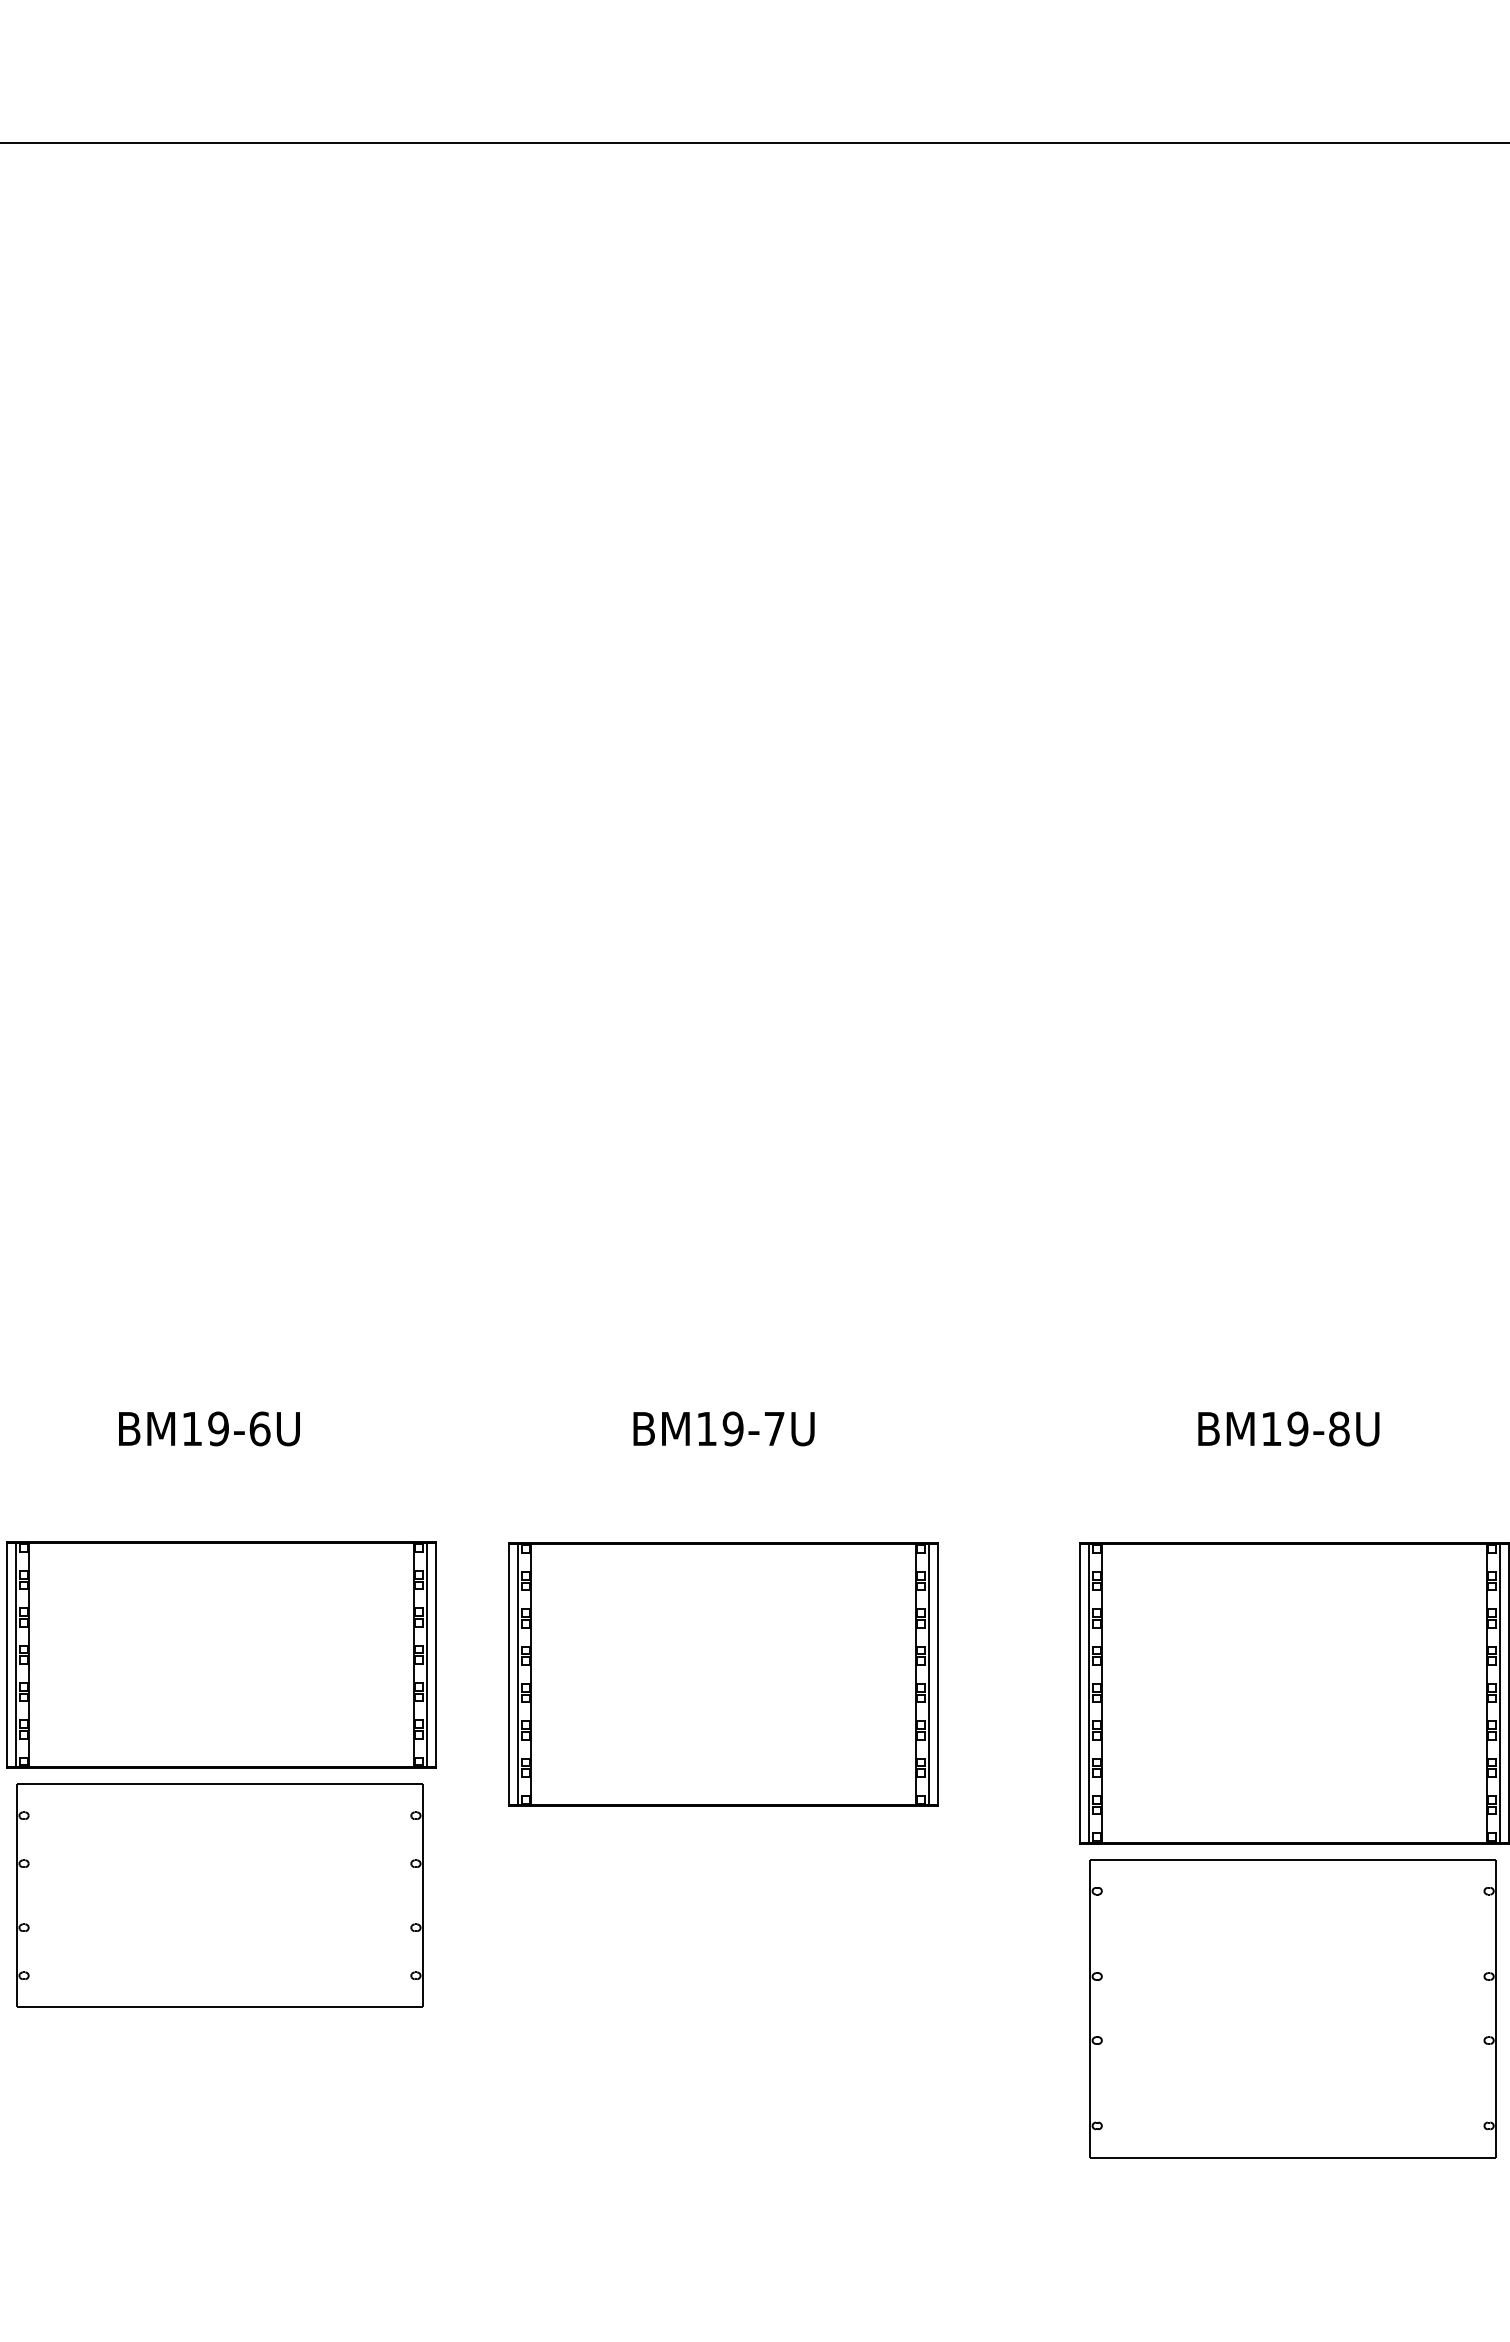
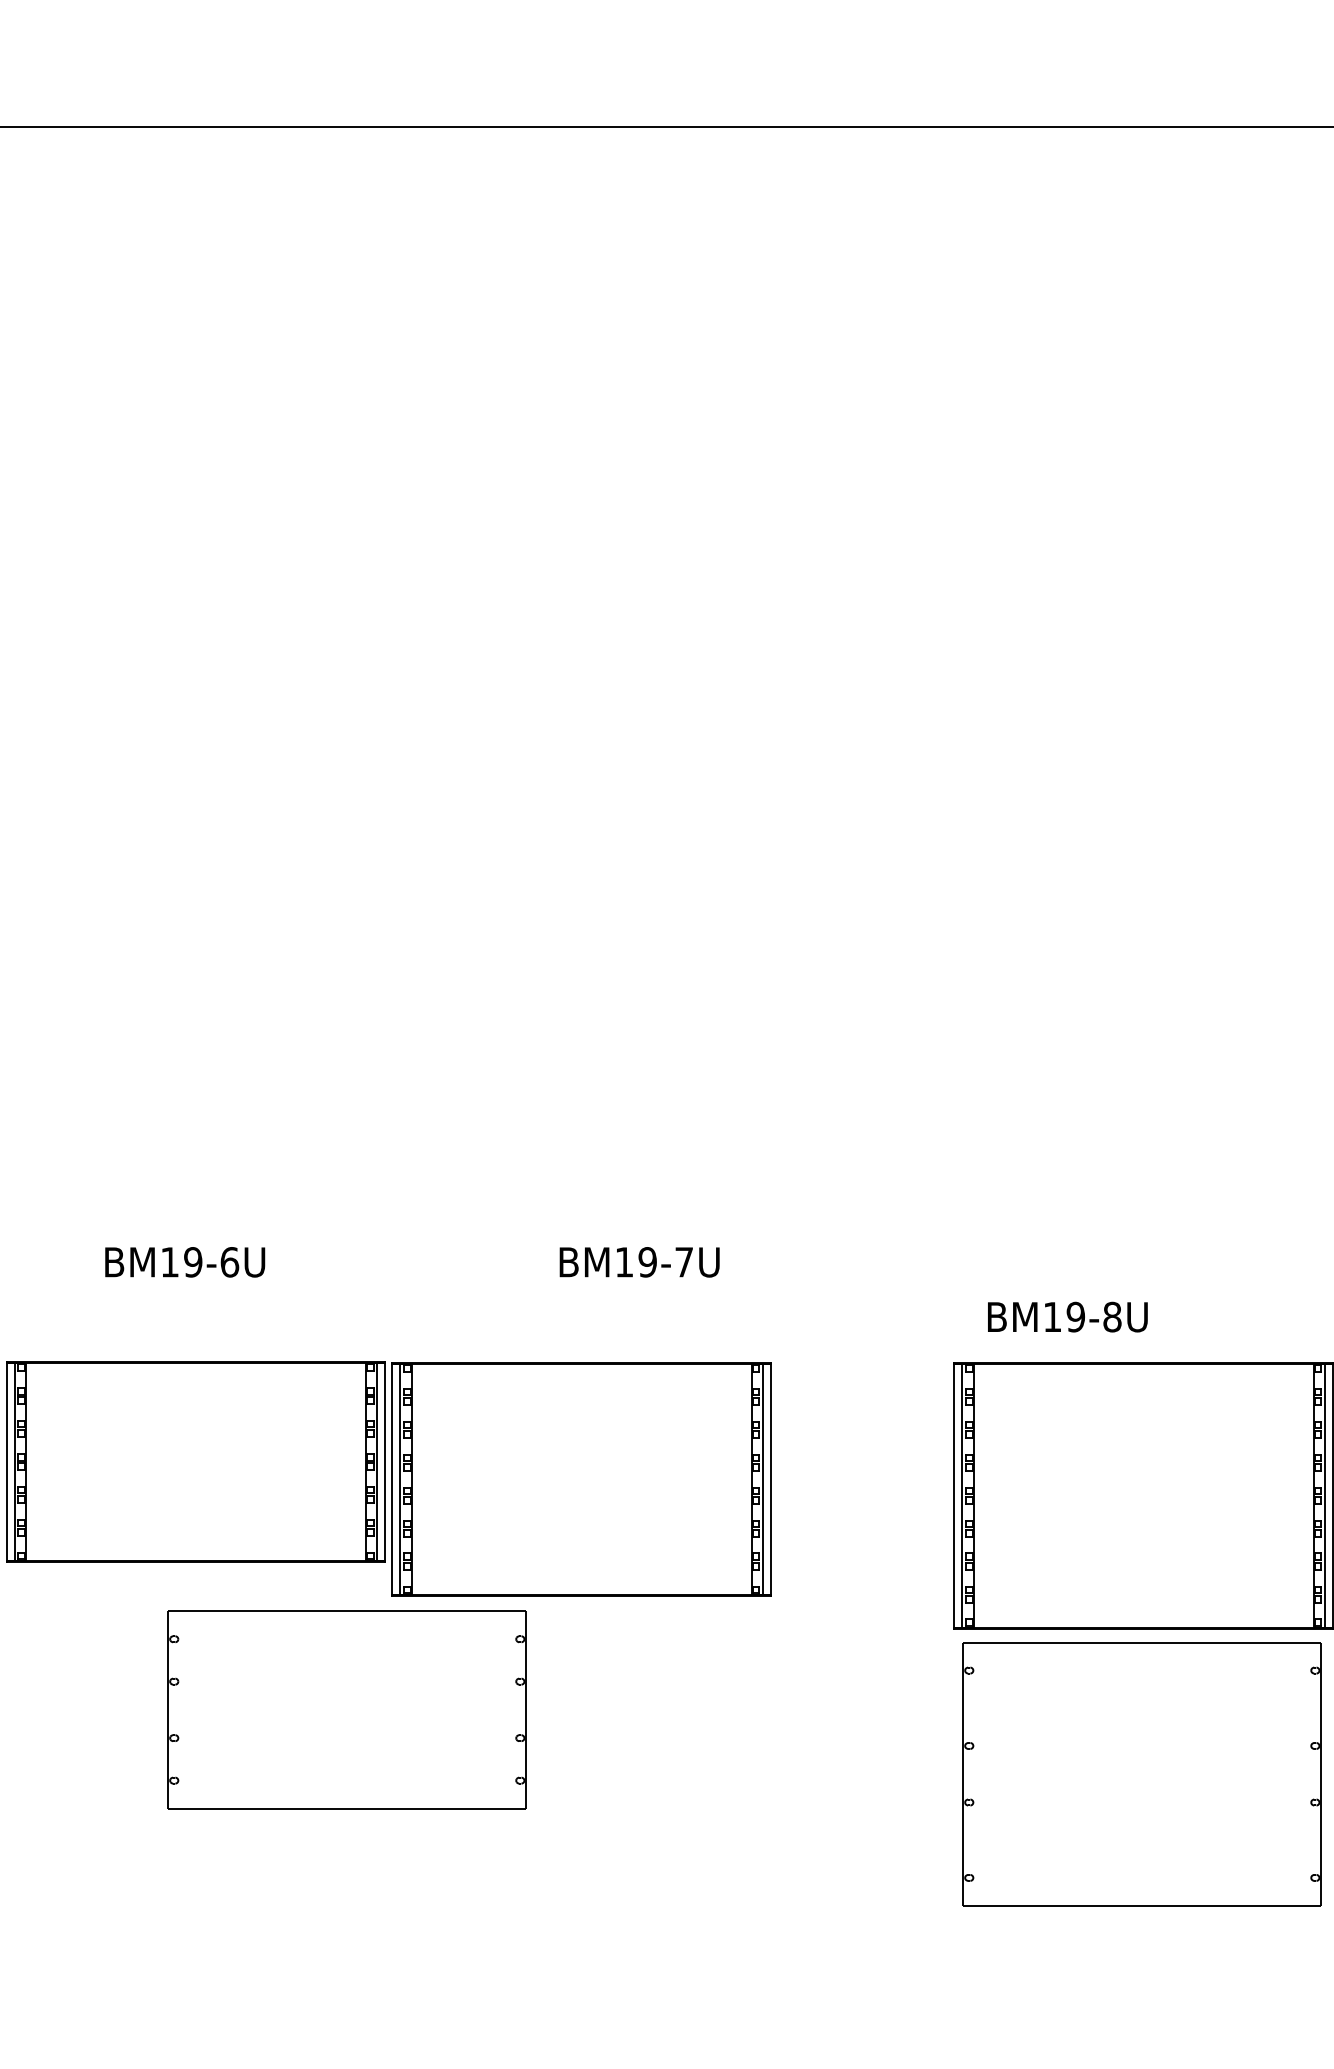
text: (1288, 1428) -> (1067, 1316), moved
part: (723, 1674) -> (581, 1479), moved
part: (219, 1895) -> (346, 1709), moved

